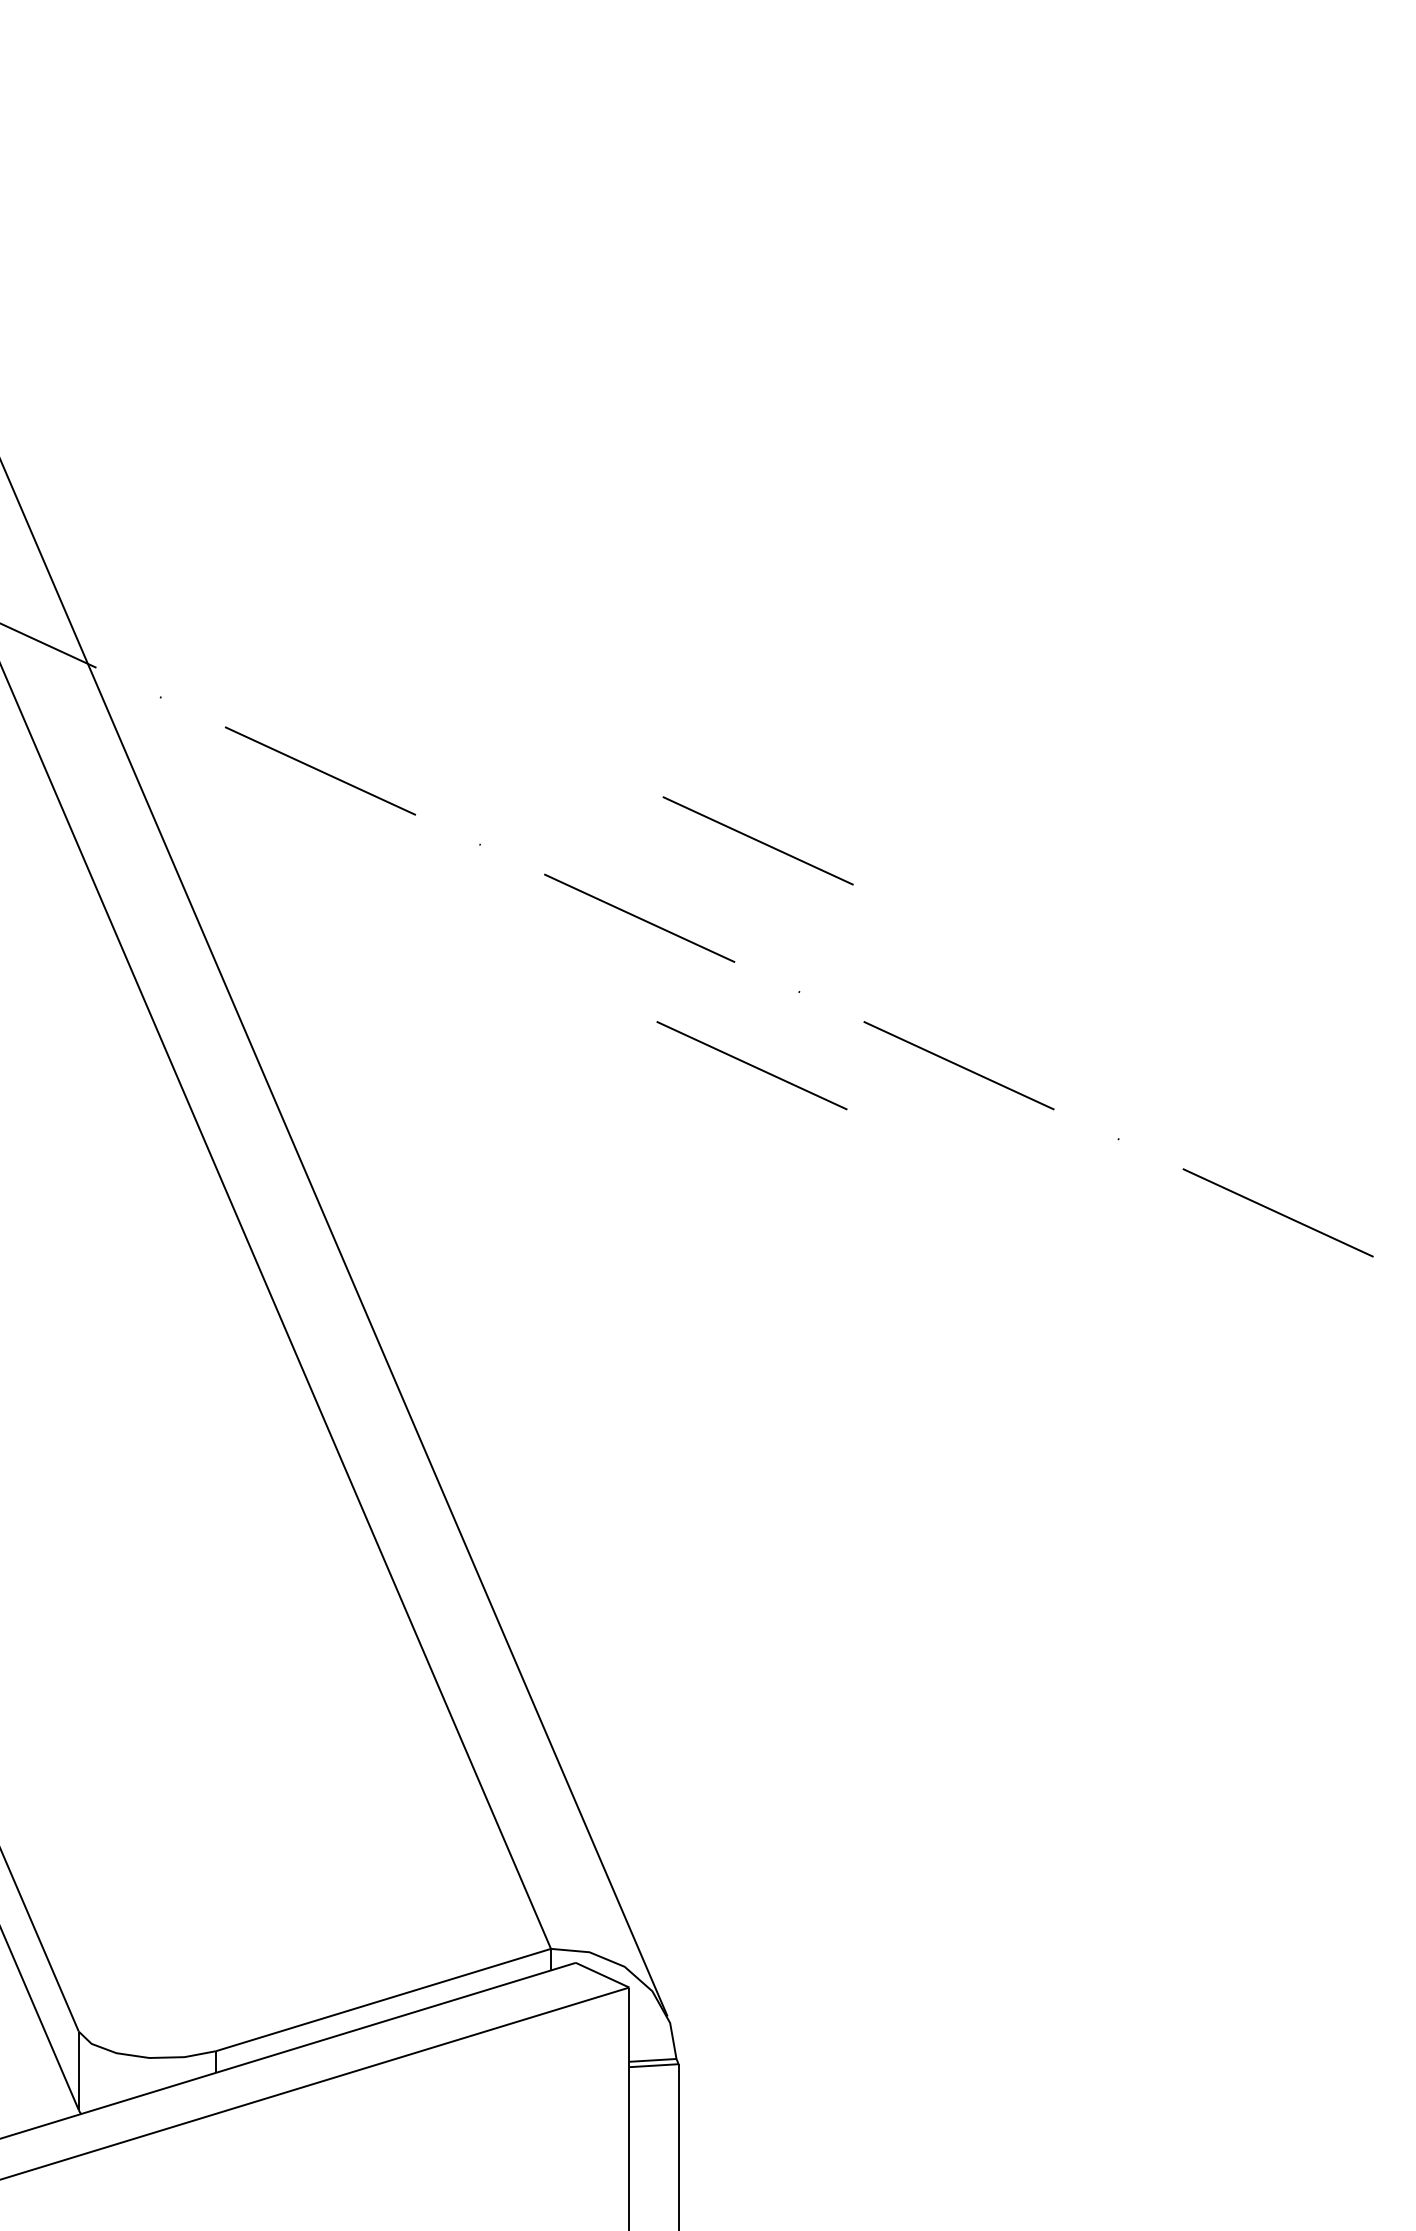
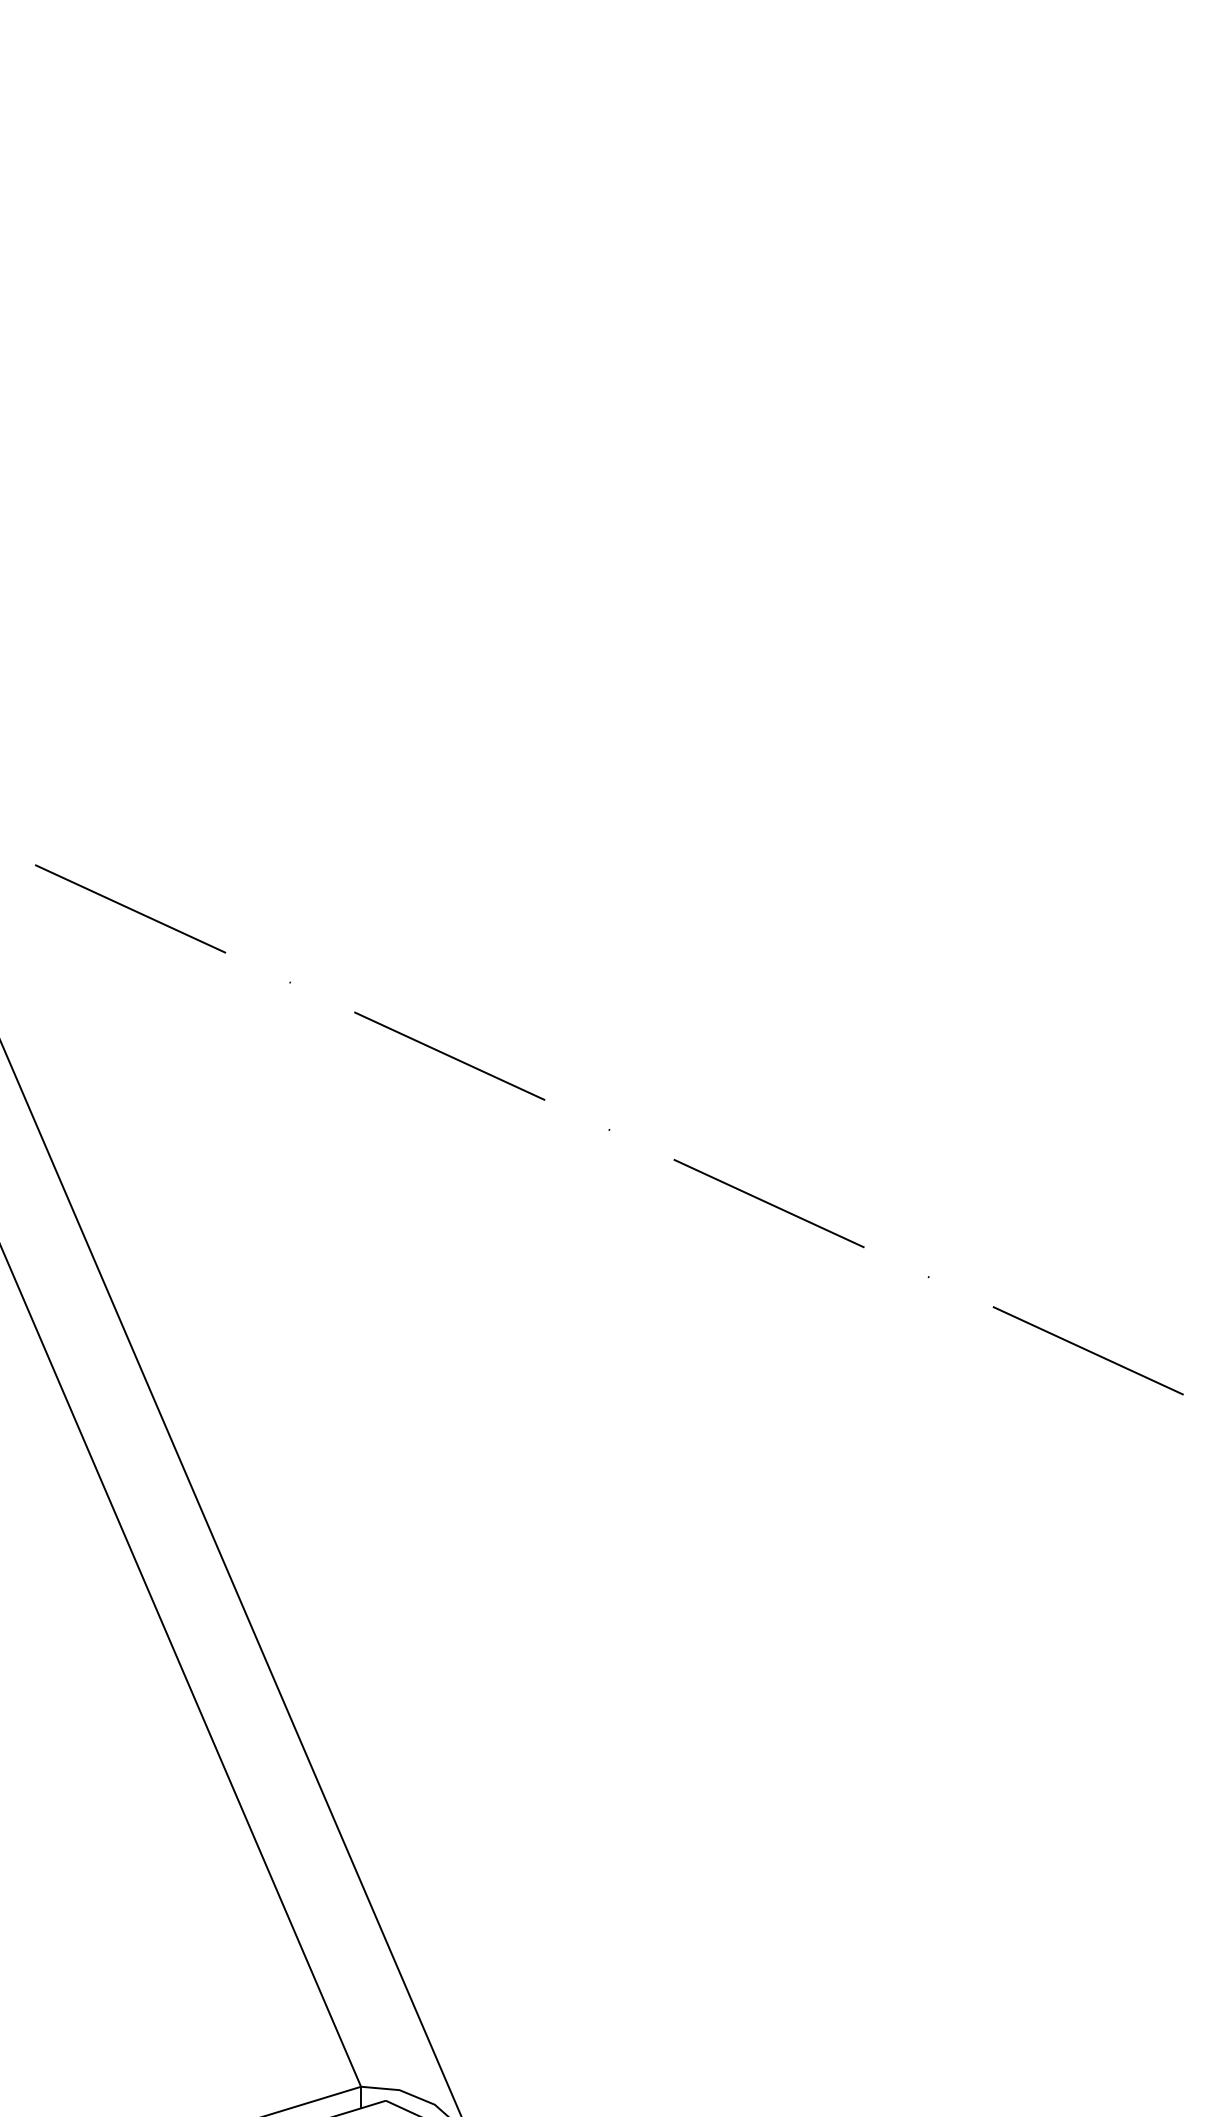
line: (757, 840) -> (567, 978), removed
line: (751, 1065) -> (561, 1203), removed

